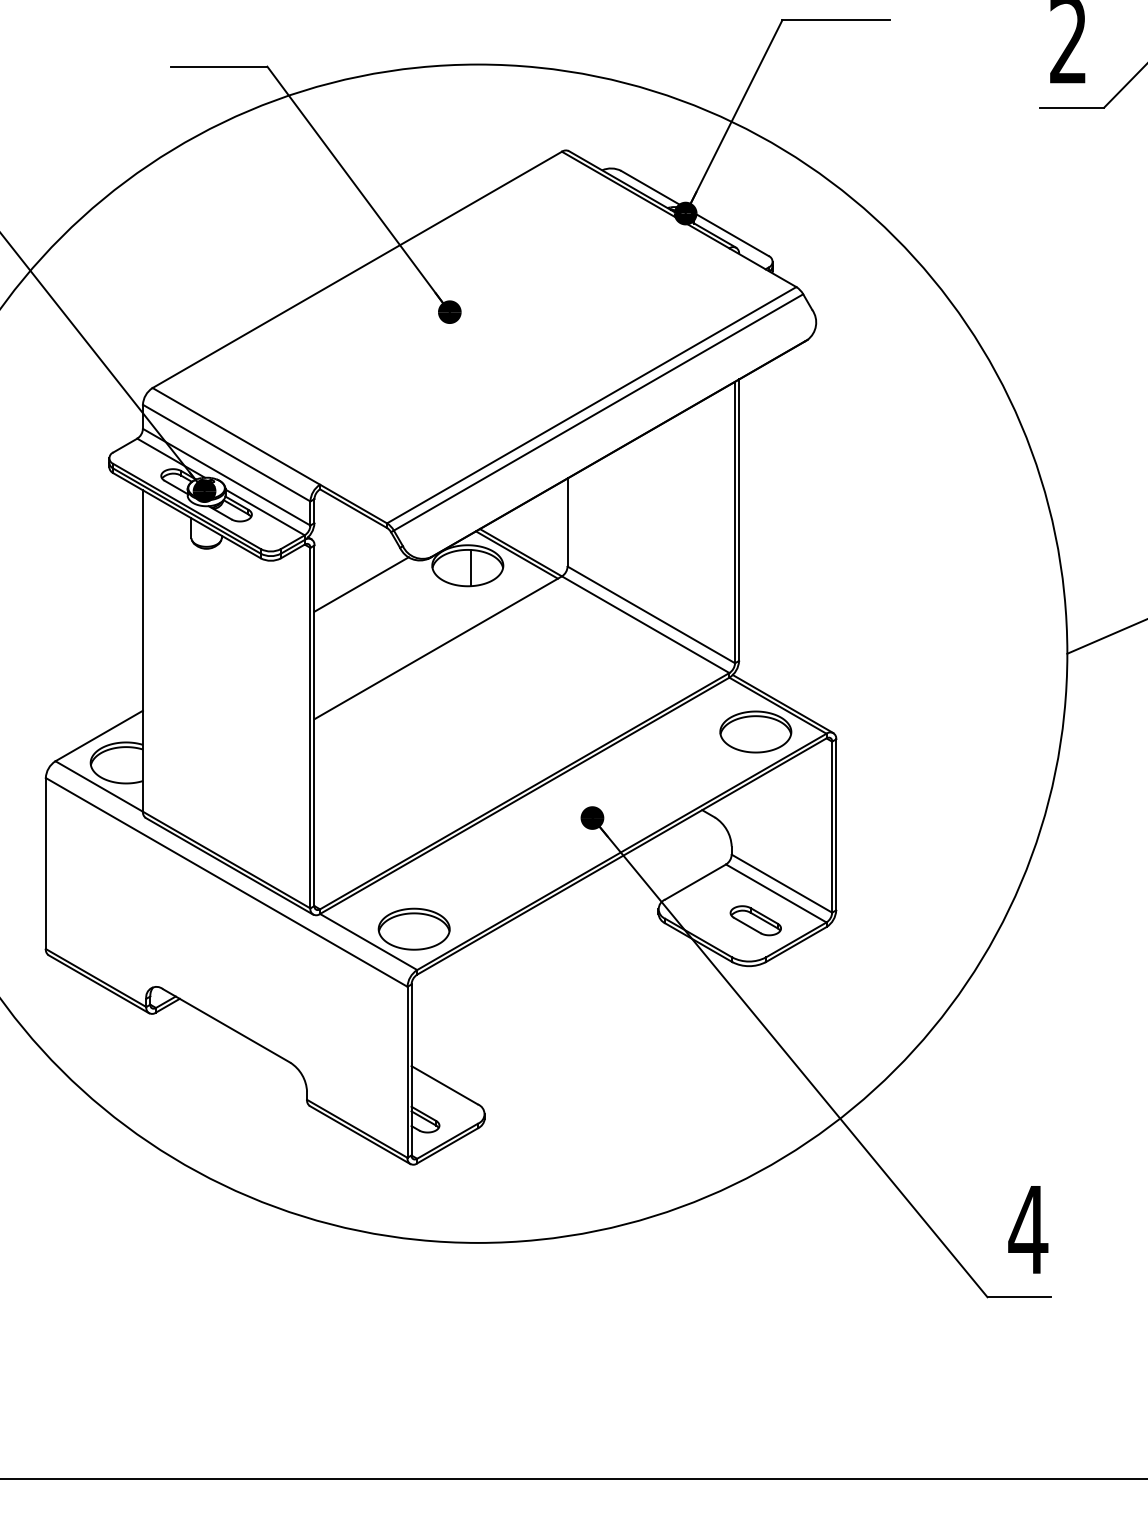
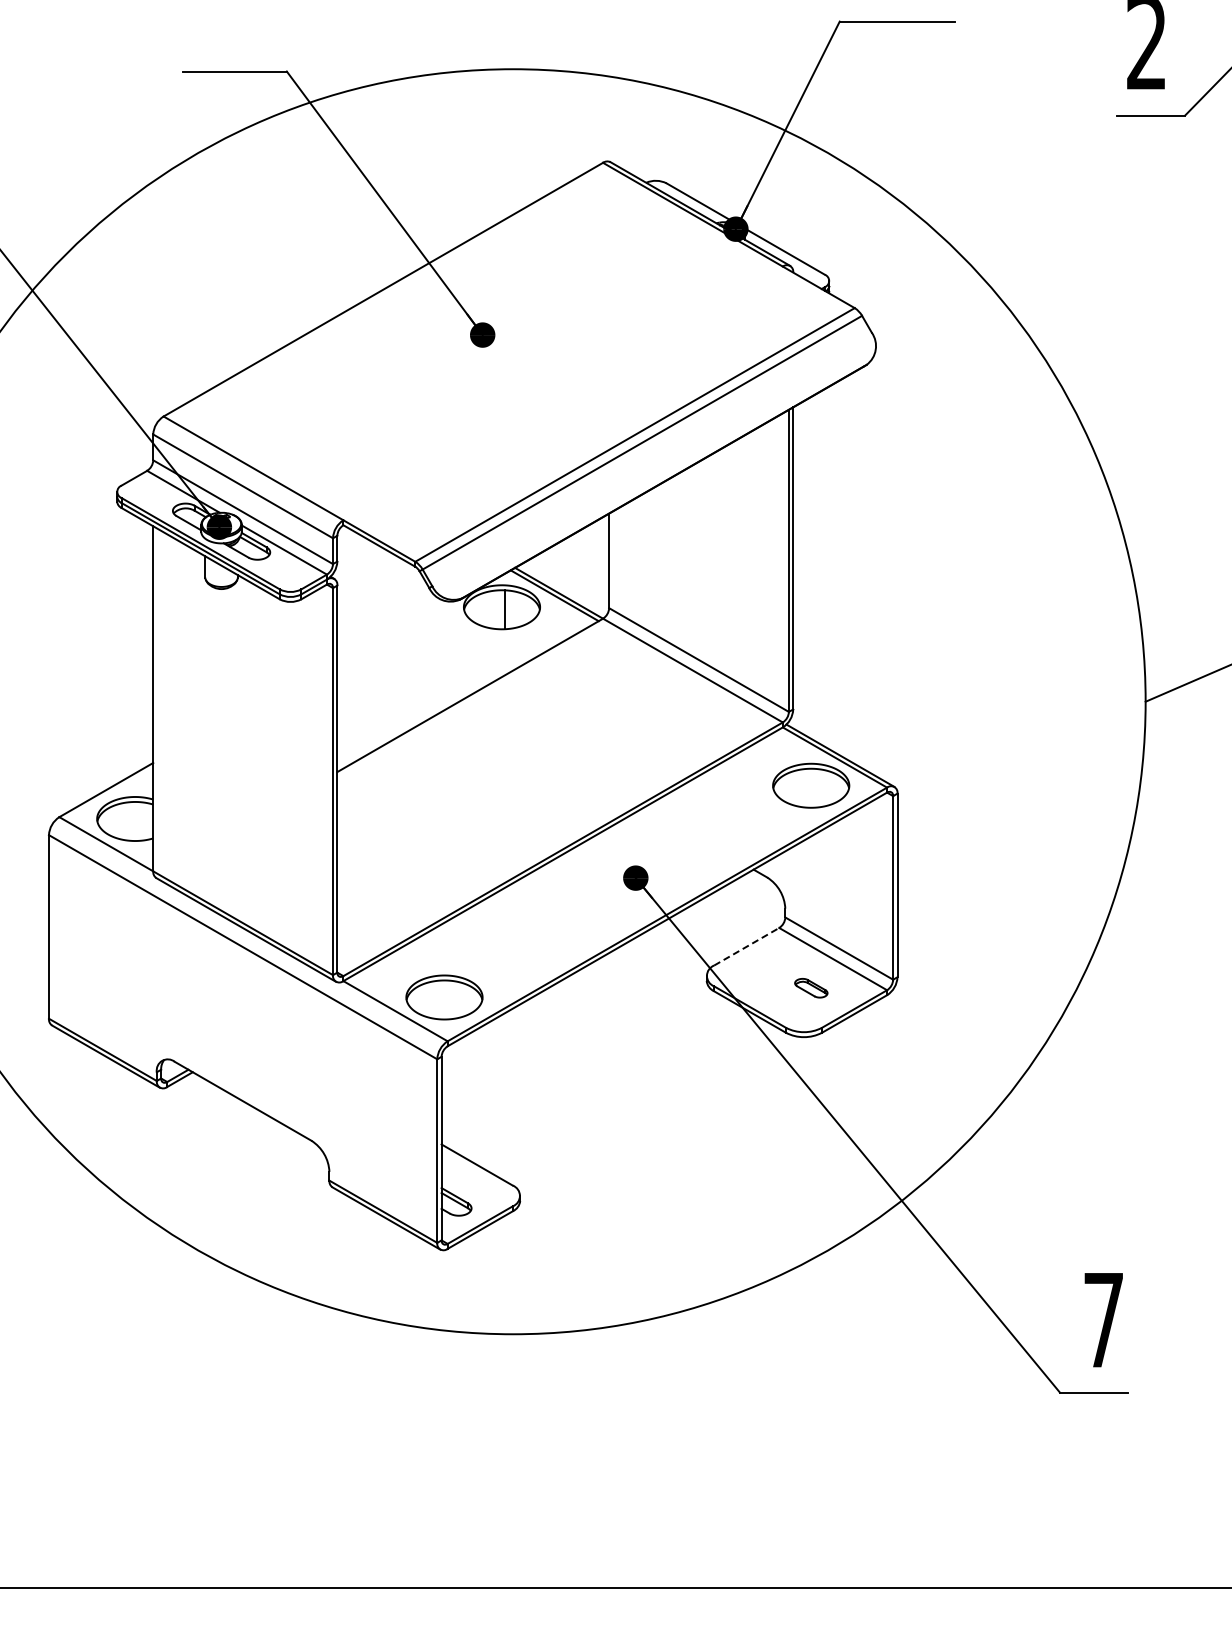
line: (361, 584) -> (387, 627), removed
line: (695, 881) -> (746, 946), solid -> dashed
part: (756, 919) -> (811, 987), size x0.6
text: (1028, 1230) -> (1103, 1320), 4 -> 7

